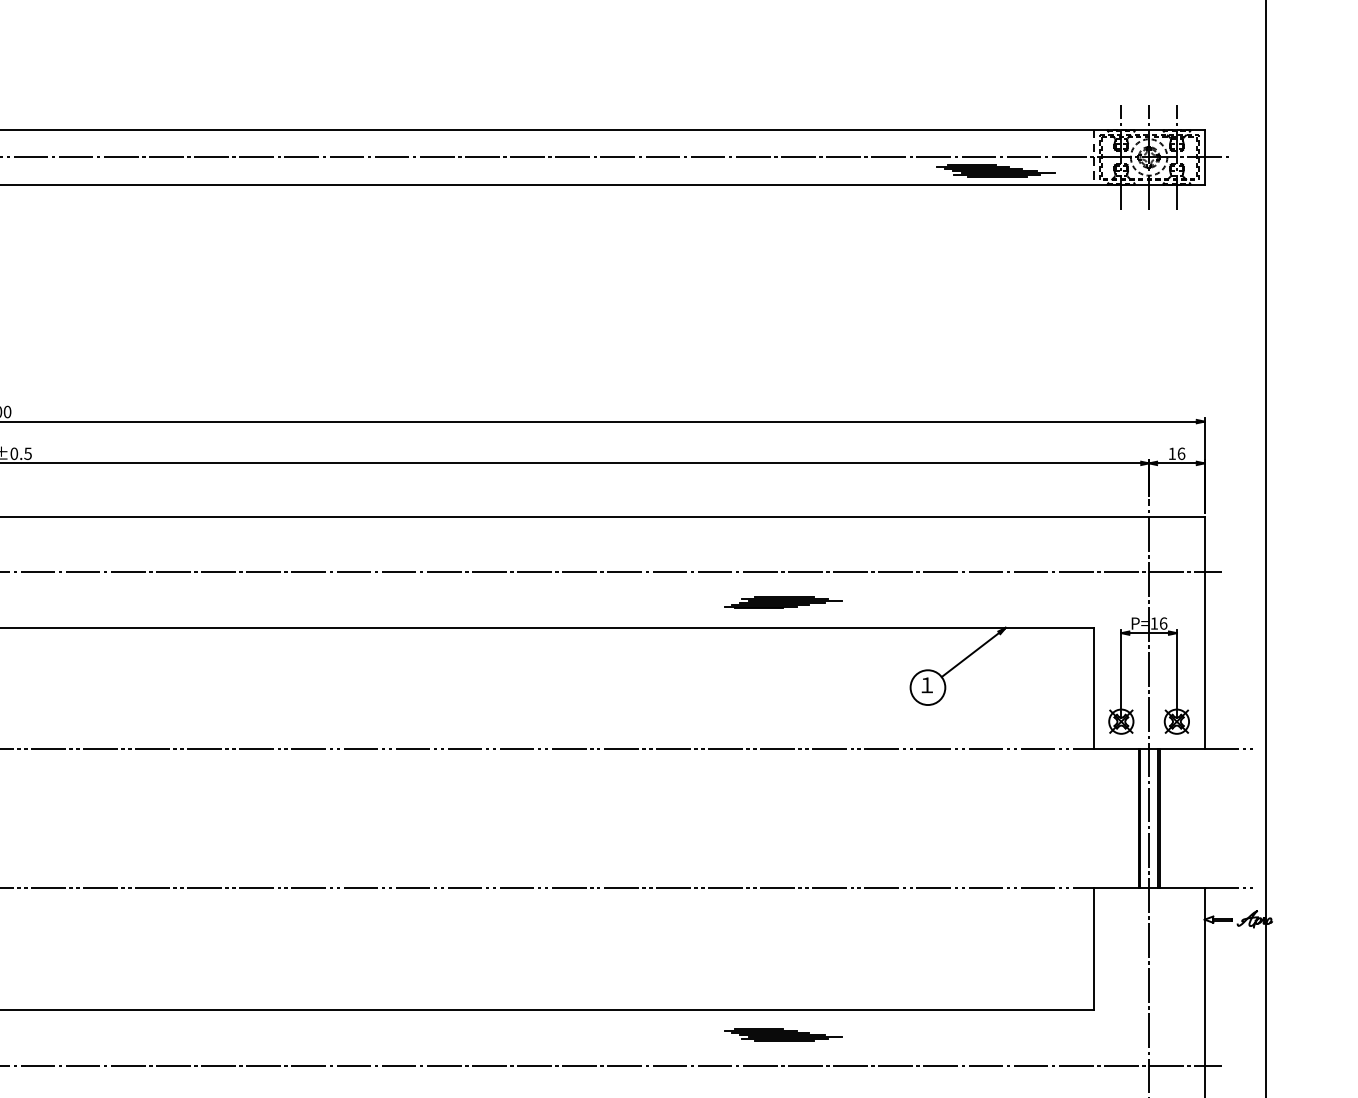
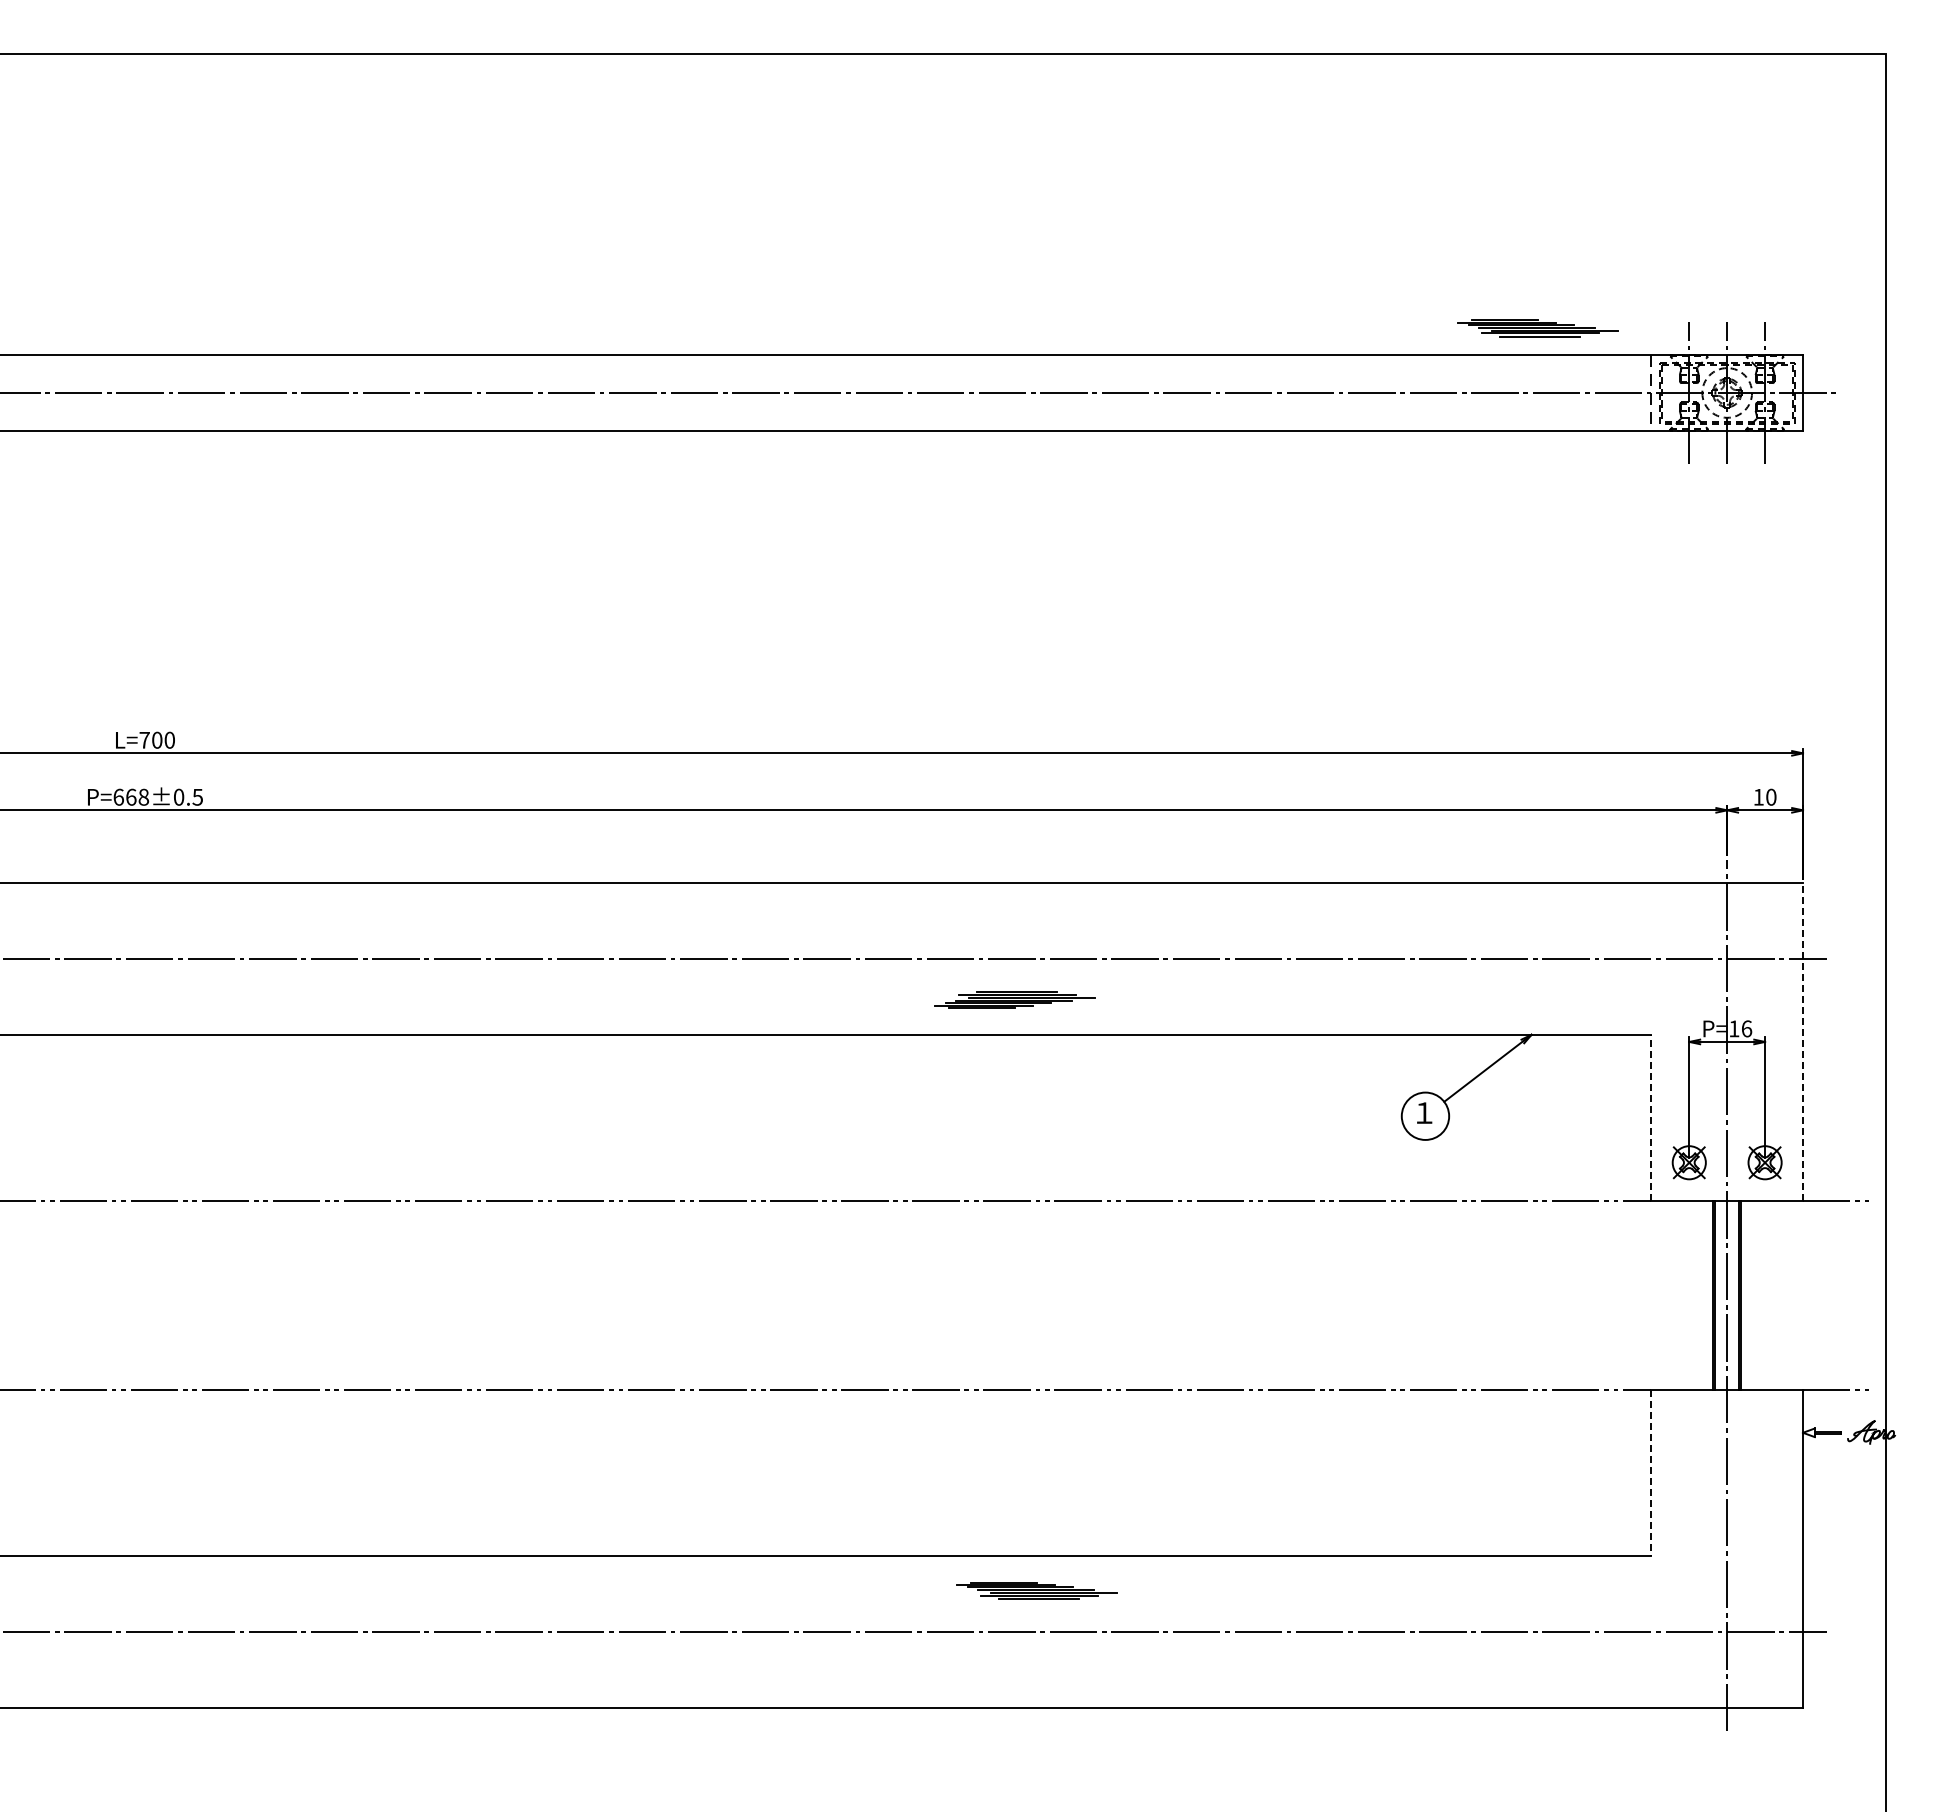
part: (995, 171) -> (1537, 328), moved
text: (1181, 453) -> (1771, 796), 16 -> 10
part: (782, 602) -> (1014, 999), moved
line: (1204, 632) -> (1802, 1041), solid -> dashed
line: (1093, 688) -> (1651, 1117), solid -> dashed
line: (1093, 949) -> (1651, 1473), solid -> dashed
part: (782, 1035) -> (1036, 1590), moved

